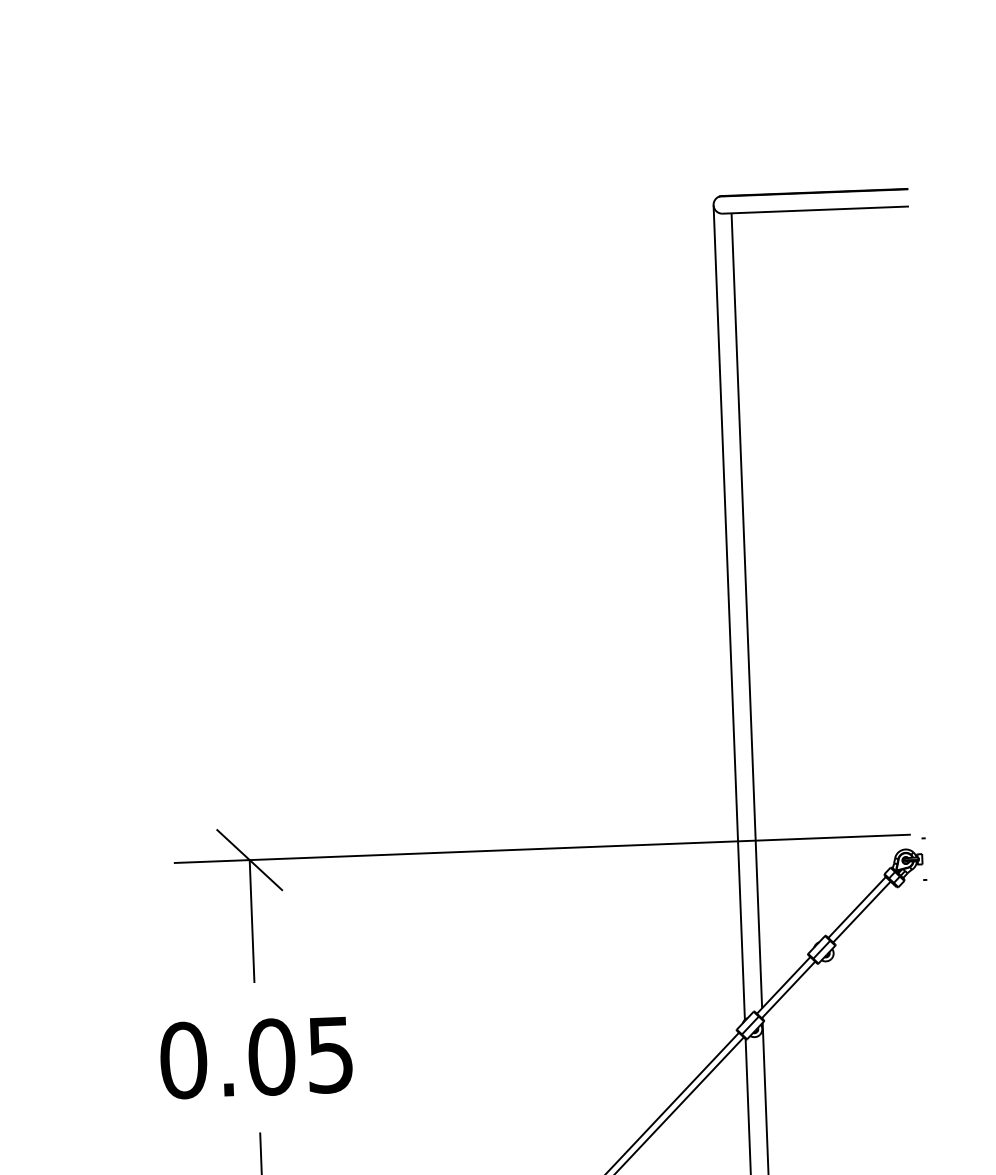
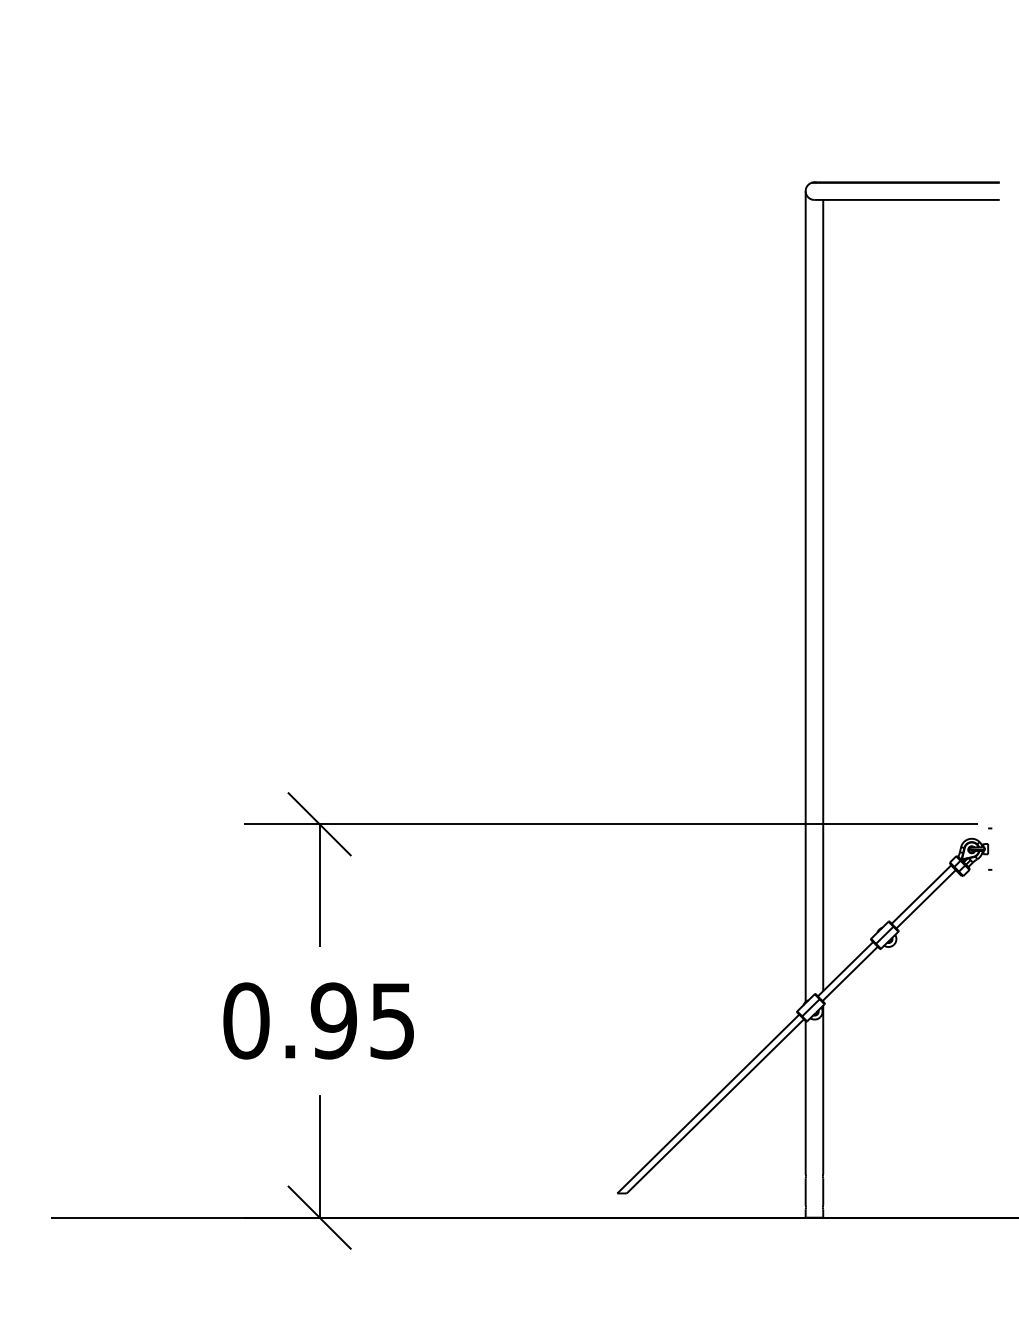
text: (271, 1056) -> (333, 1020), 0.05 -> 0.95

